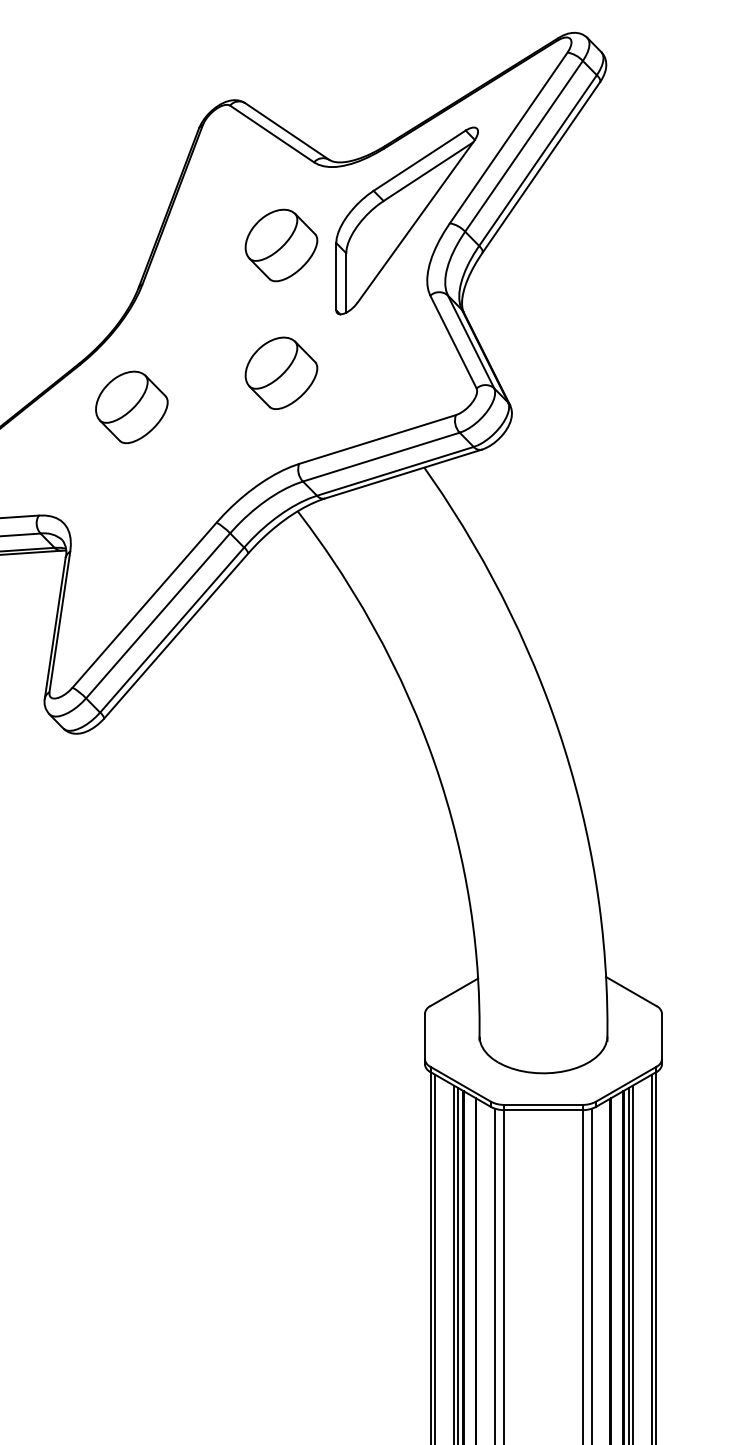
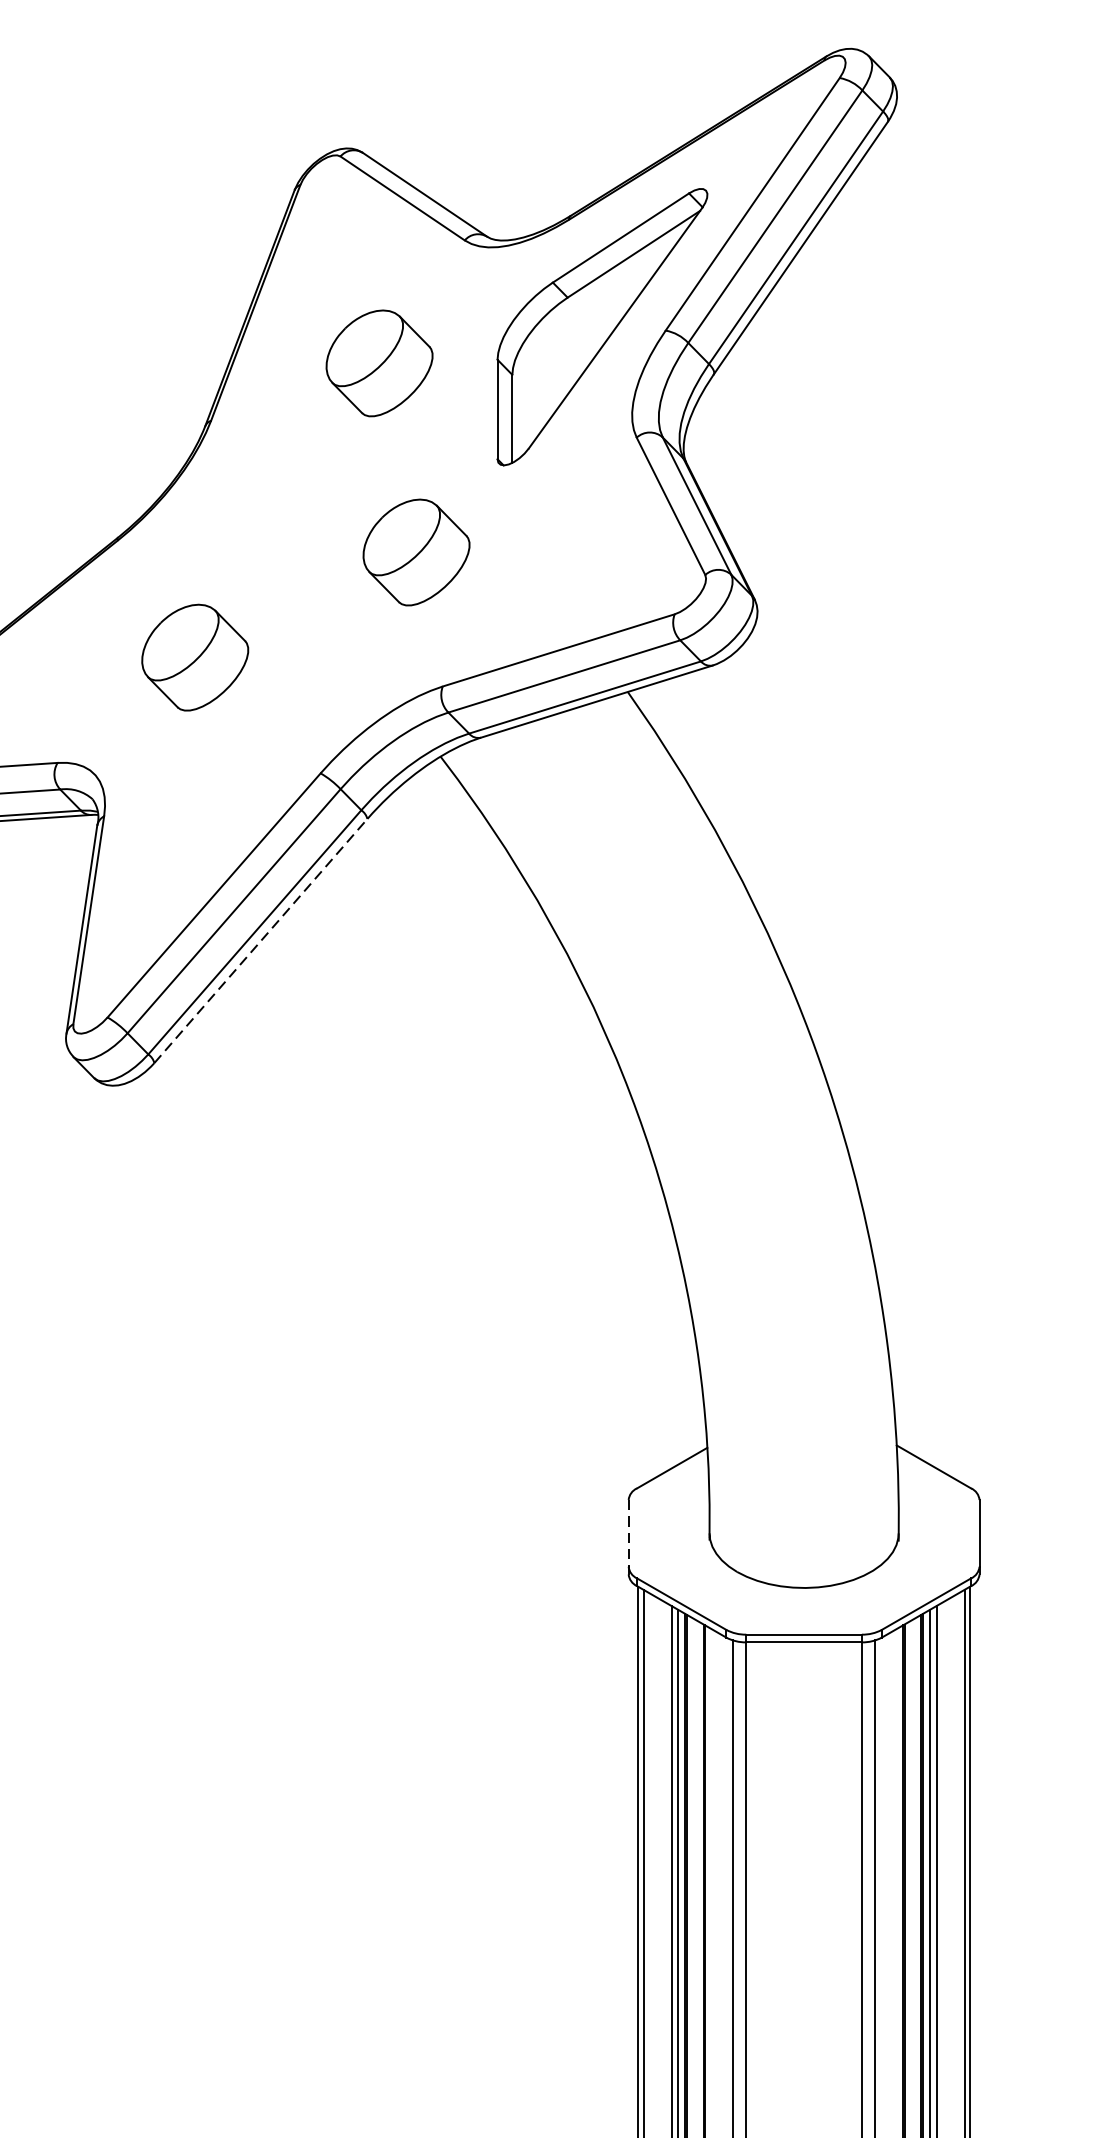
part: (281, 245) -> (379, 363), moved
part: (131, 407) -> (194, 657), moved
line: (176, 635) -> (261, 940), solid -> dashed
line: (424, 1036) -> (628, 1533), solid -> dashed

